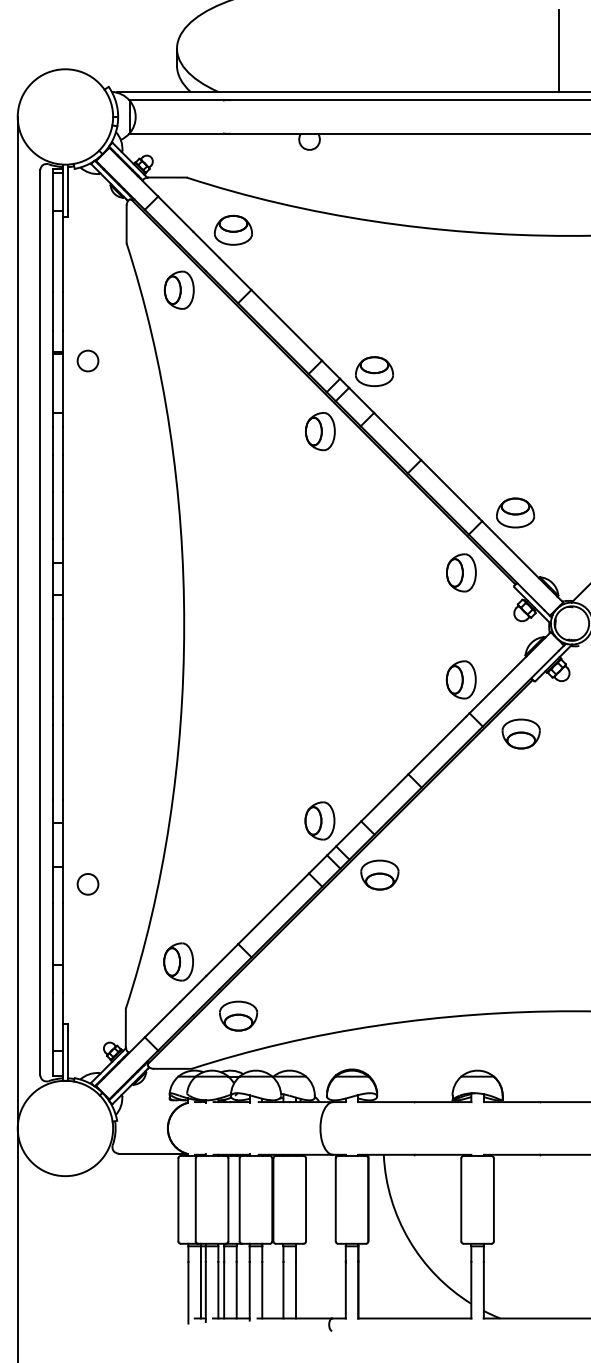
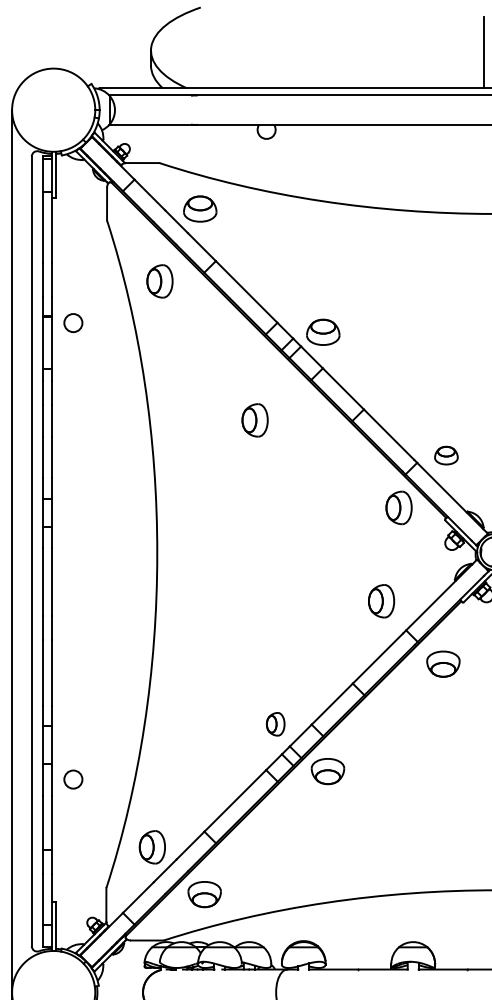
part: (178, 289) -> (159, 280), moved
part: (320, 431) -> (255, 420), moved
part: (515, 512) -> (446, 455), size x0.7
part: (460, 679) -> (380, 600), moved
part: (520, 733) -> (442, 663), moved
part: (319, 820) -> (275, 723), size x0.7

